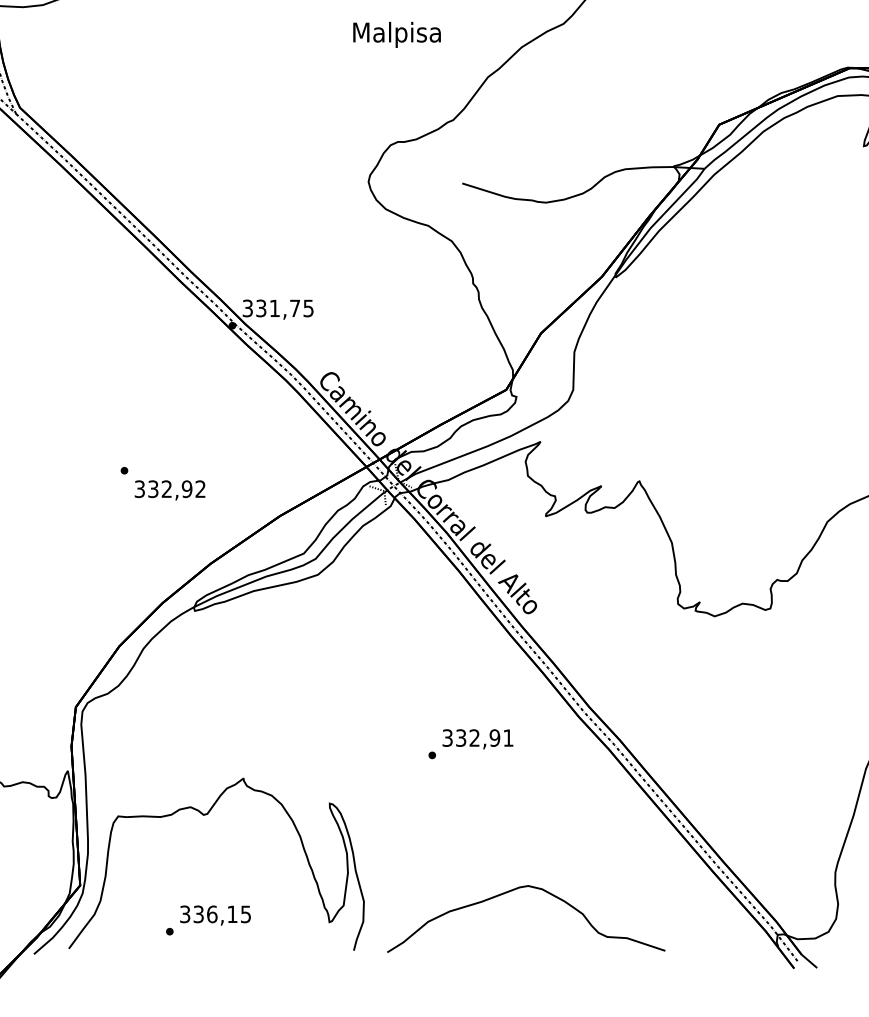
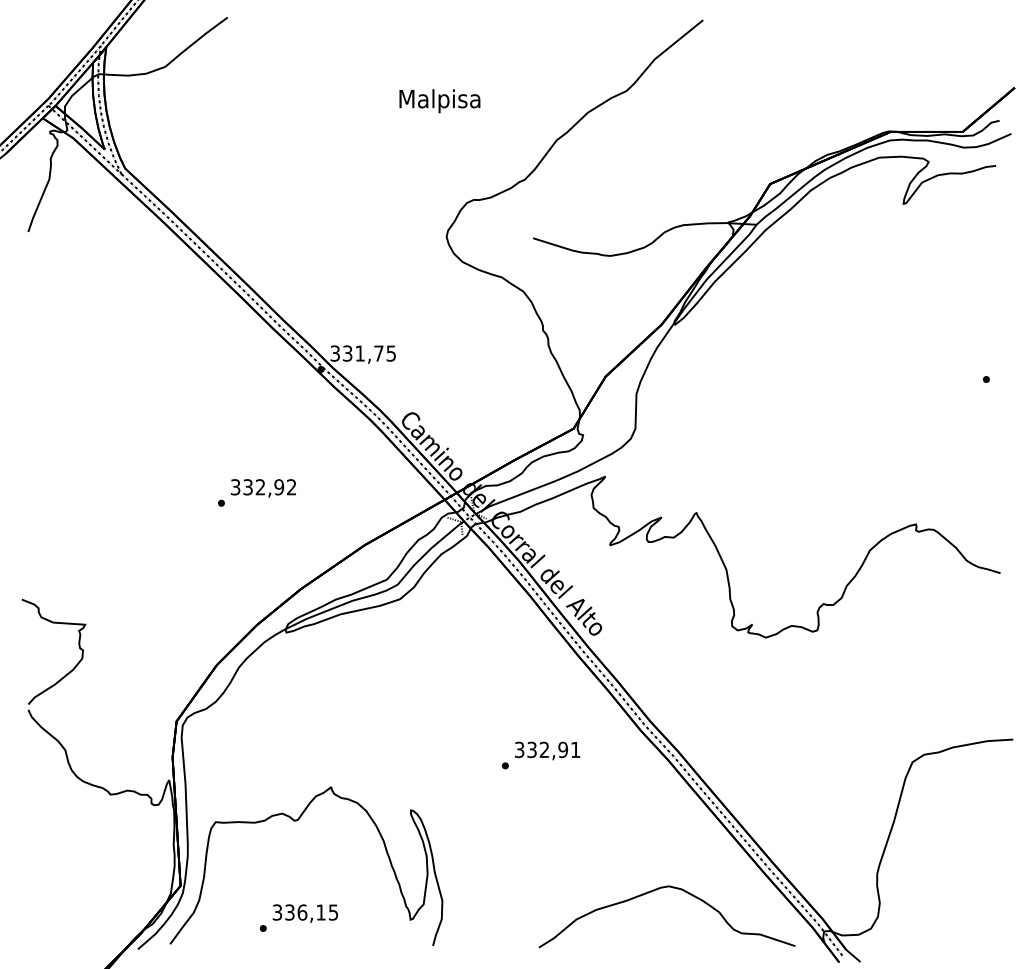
text: (396, 35) -> (439, 101), moved
text: (170, 490) -> (263, 488), moved
curve: (512, 891) -> (654, 891), moved

